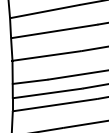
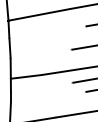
line: (54, 31) -> (47, 32), removed
line: (46, 55) -> (40, 53), removed
line: (47, 92) -> (41, 86), removed
line: (55, 105) -> (48, 97), removed

